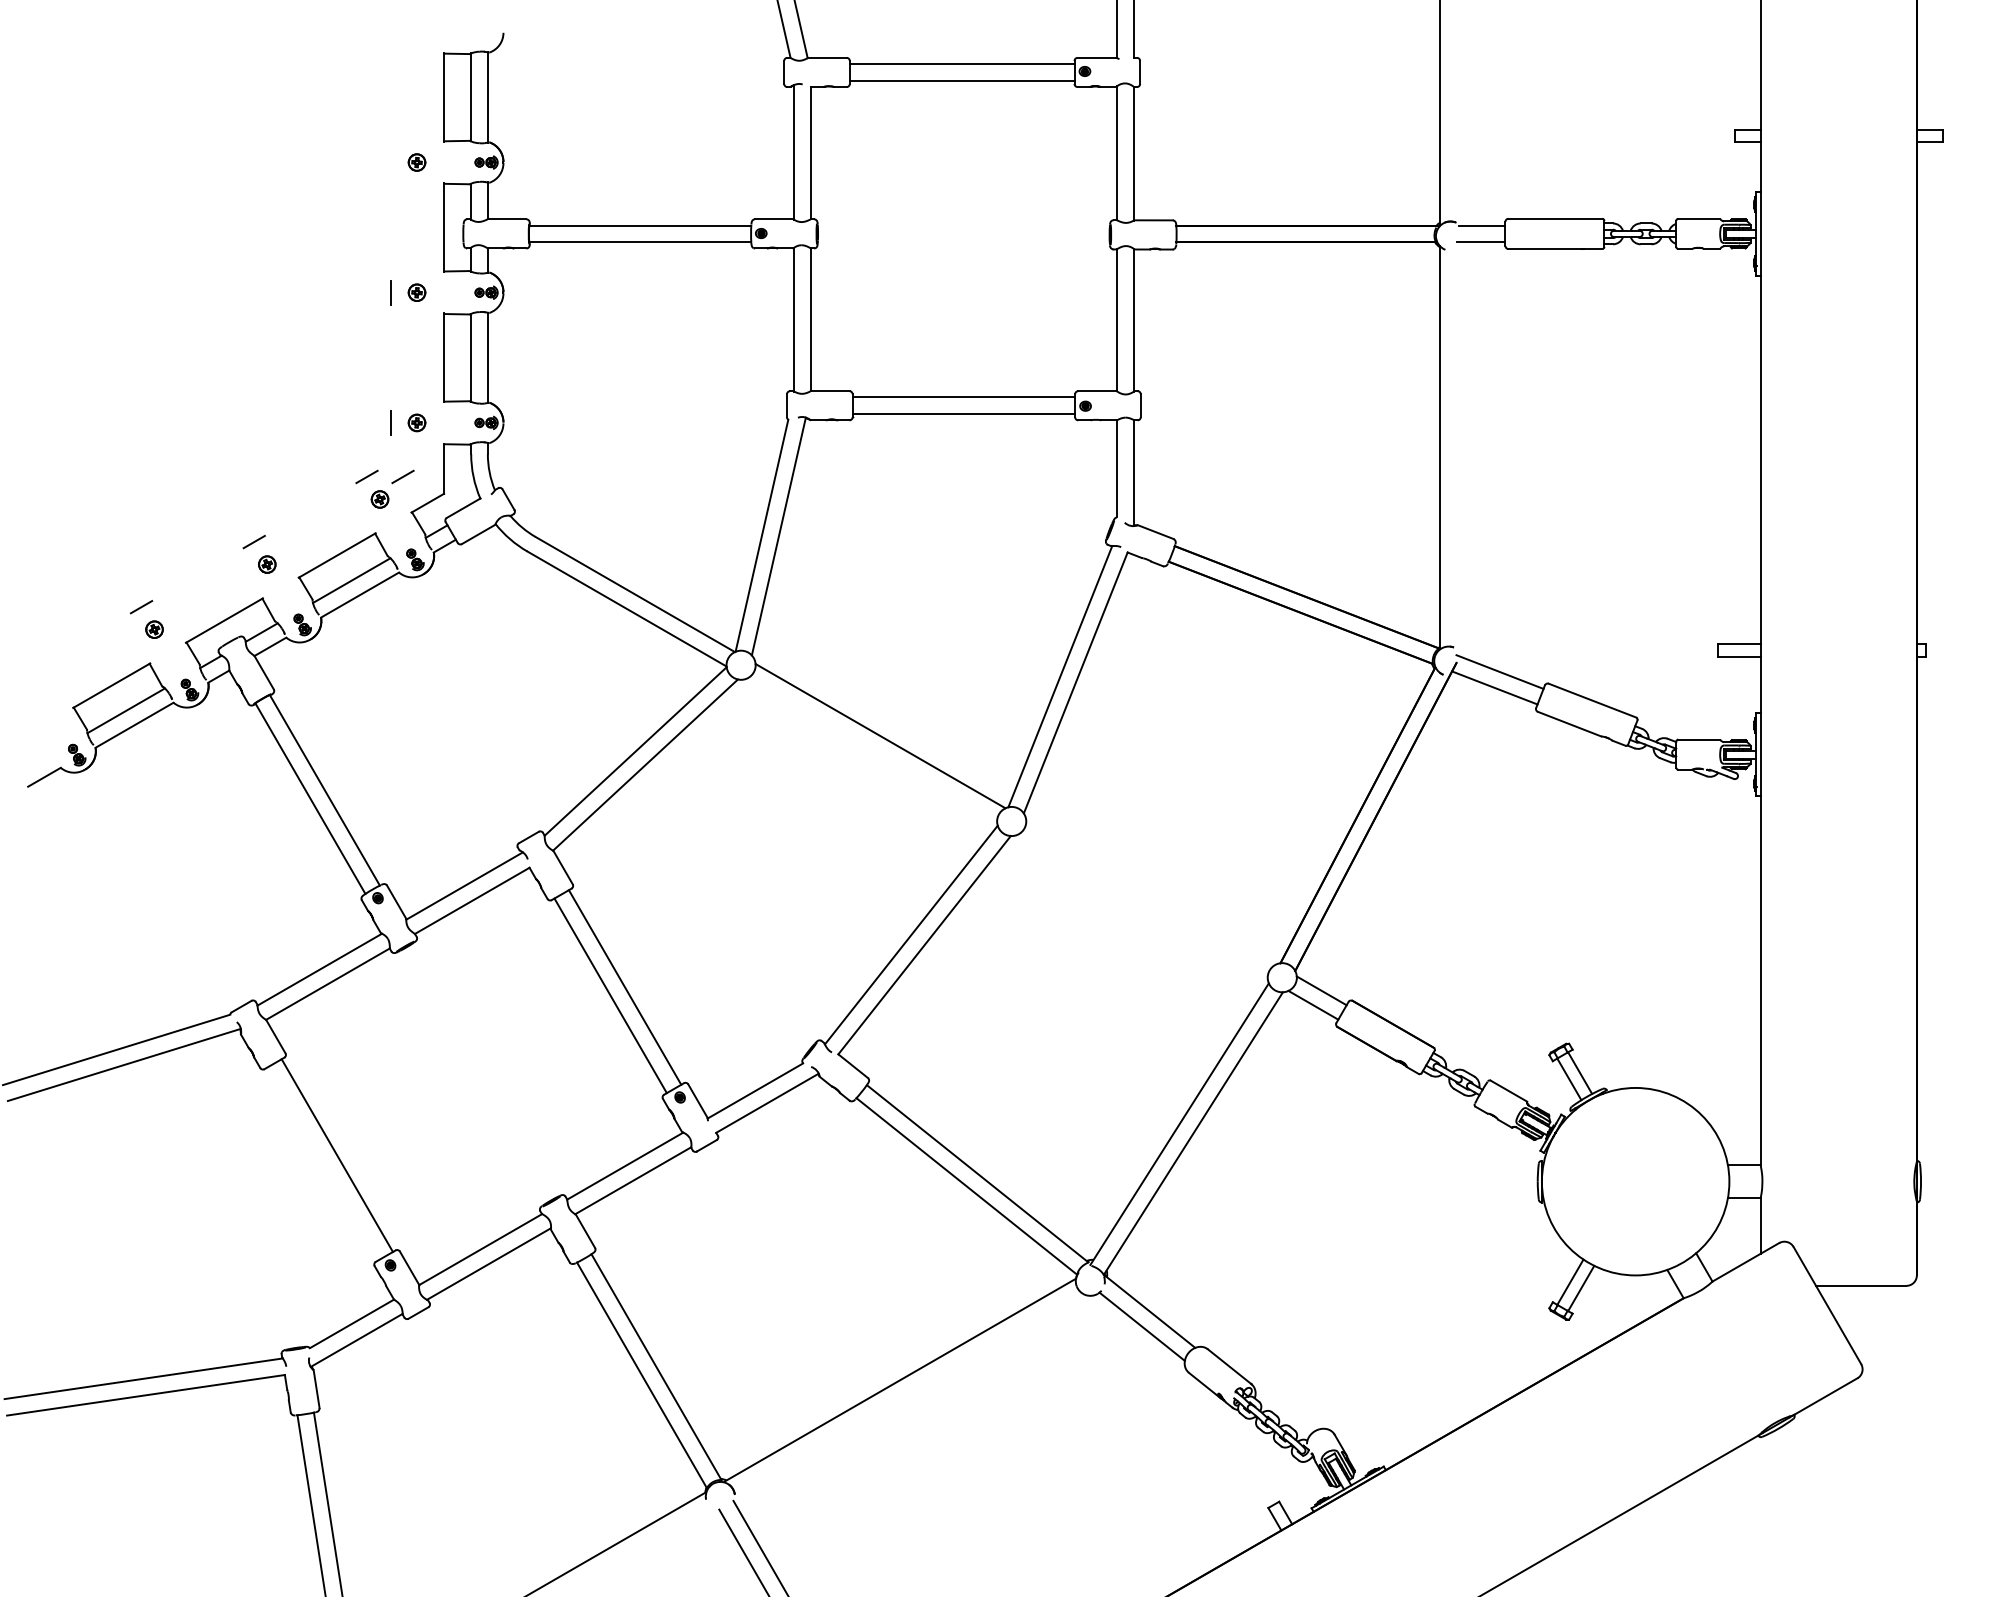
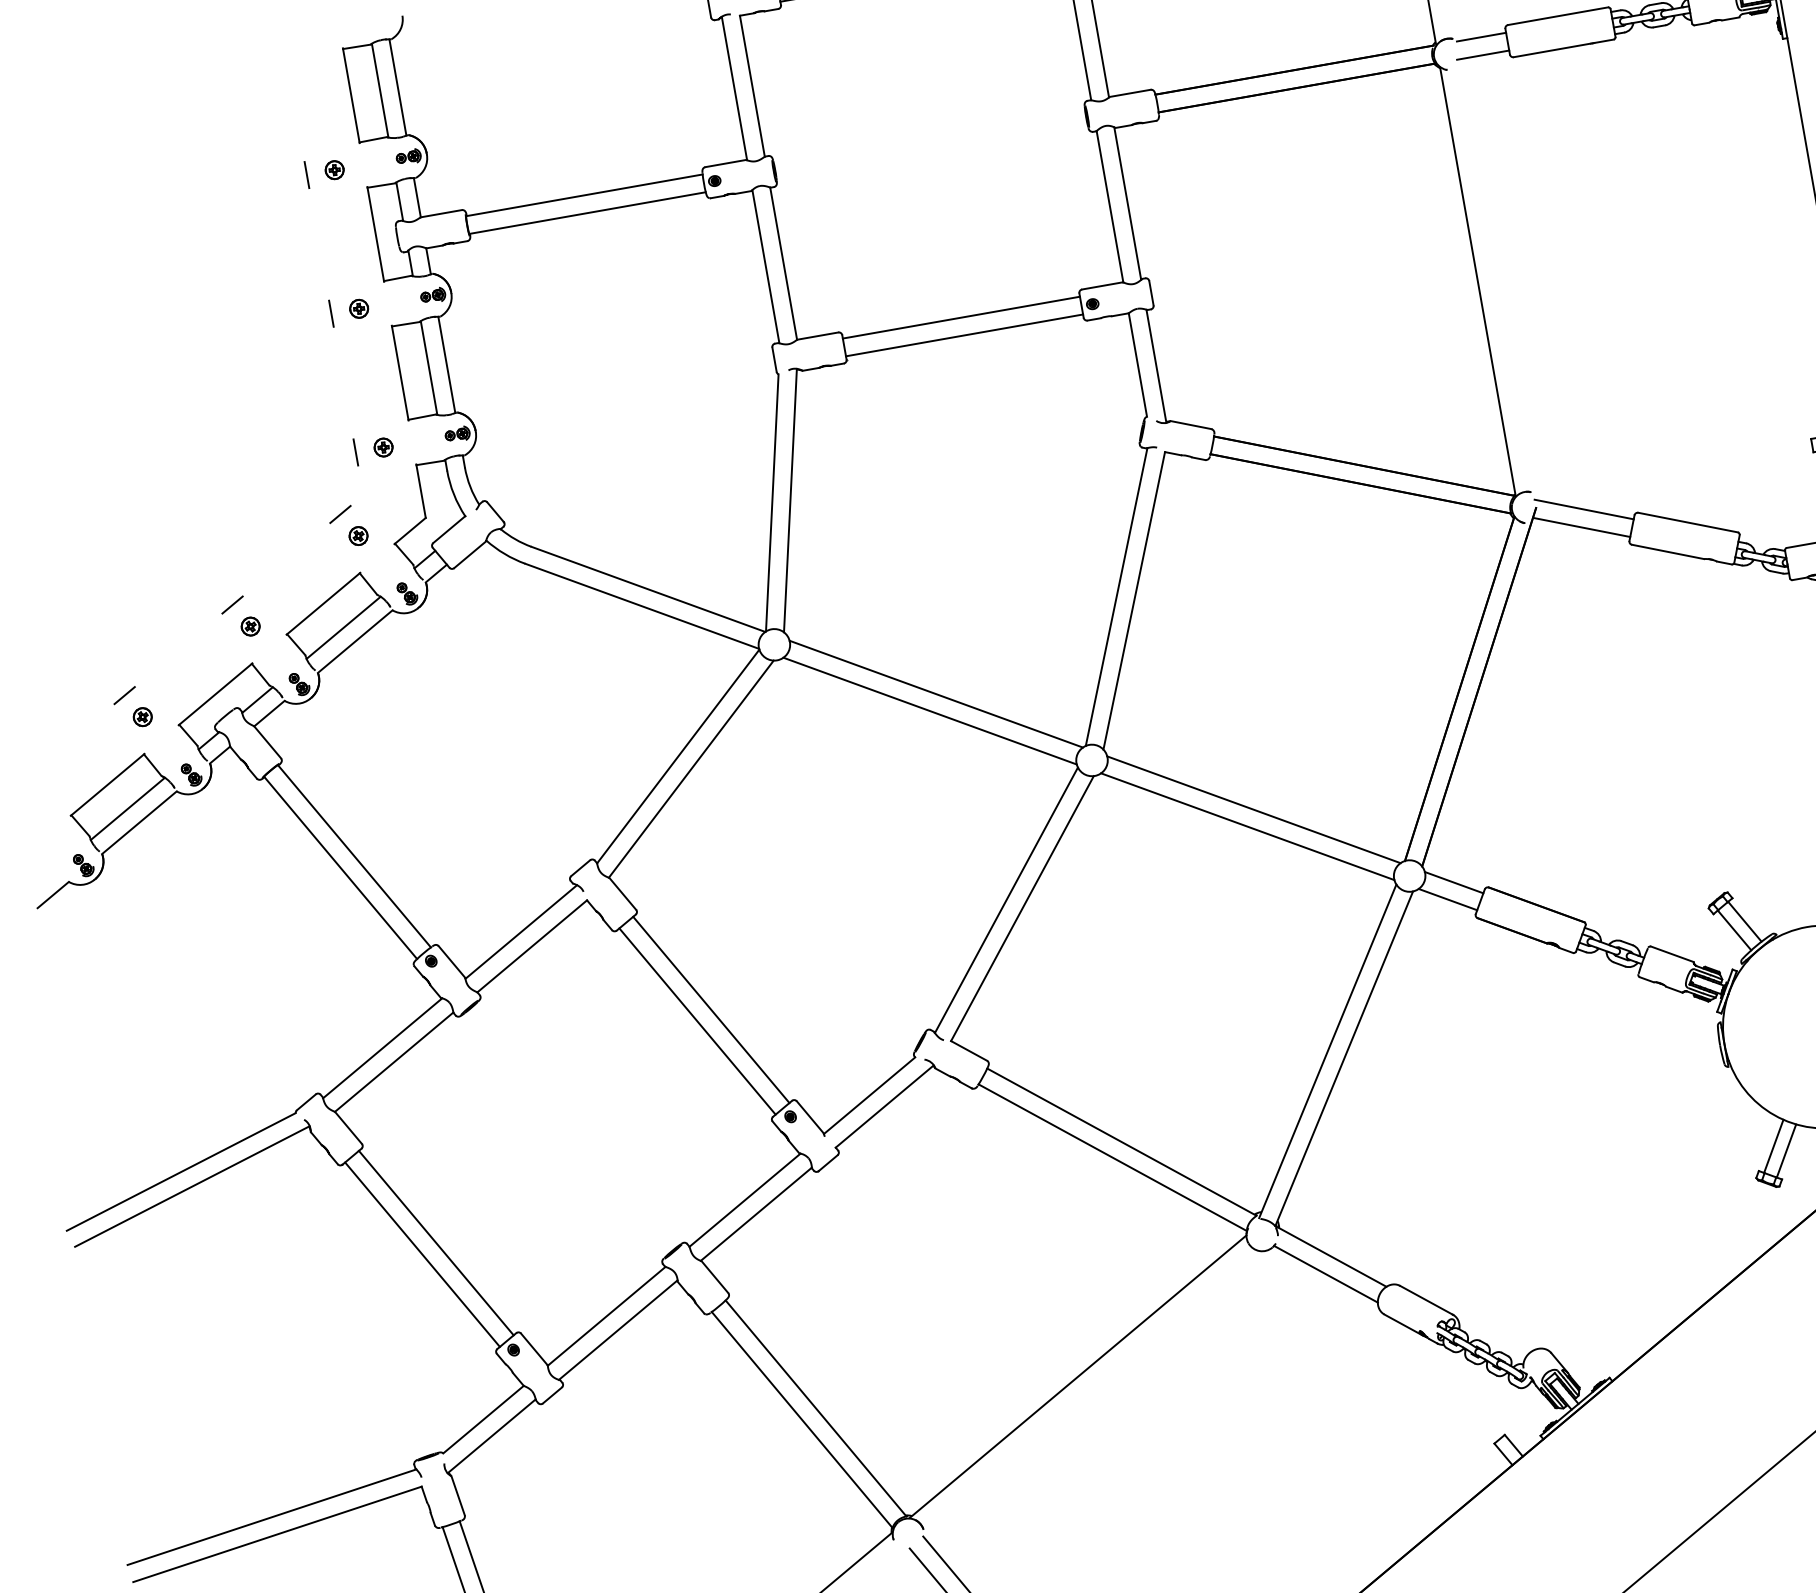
line: (391, 162) -> (307, 174), added
line: (402, 476) -> (378, 507), removed
line: (872, 750) -> (930, 710), added
line: (1151, 892) -> (1254, 809), added
line: (1142, 906) -> (1247, 826), added
line: (322, 1163) -> (422, 1254), added

